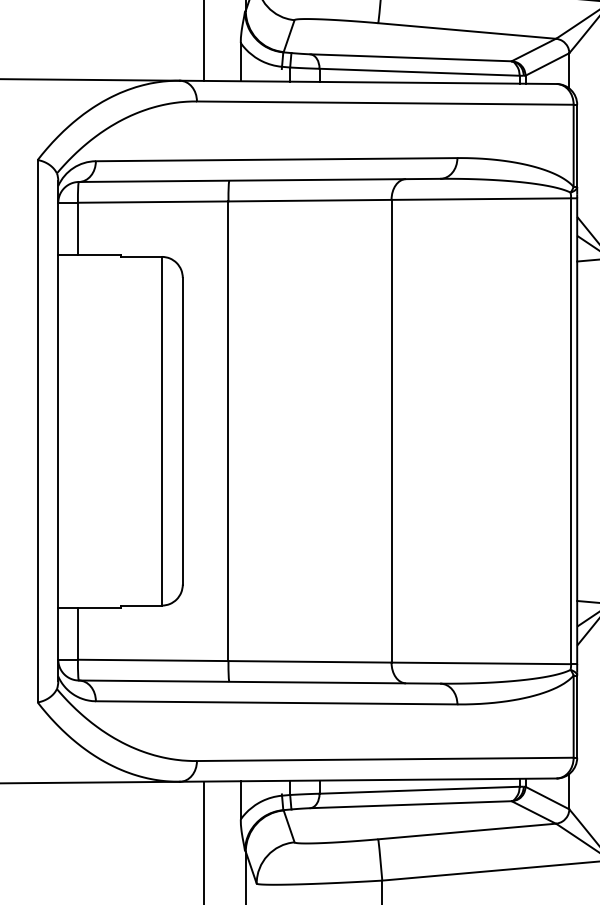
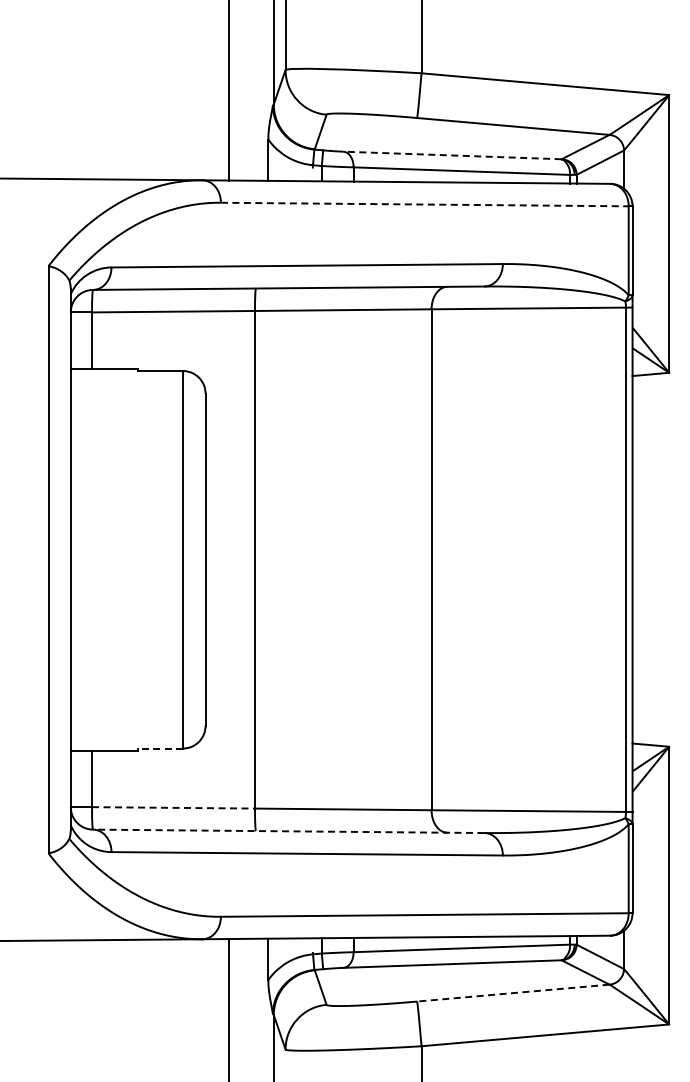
line: (410, 57) -> (452, 155), solid -> dashed
line: (385, 103) -> (424, 204), solid -> dashed
line: (141, 605) -> (160, 748), solid -> dashed
line: (154, 660) -> (174, 807), solid -> dashed
line: (259, 682) -> (288, 831), solid -> dashed
line: (467, 831) -> (513, 993), solid -> dashed

